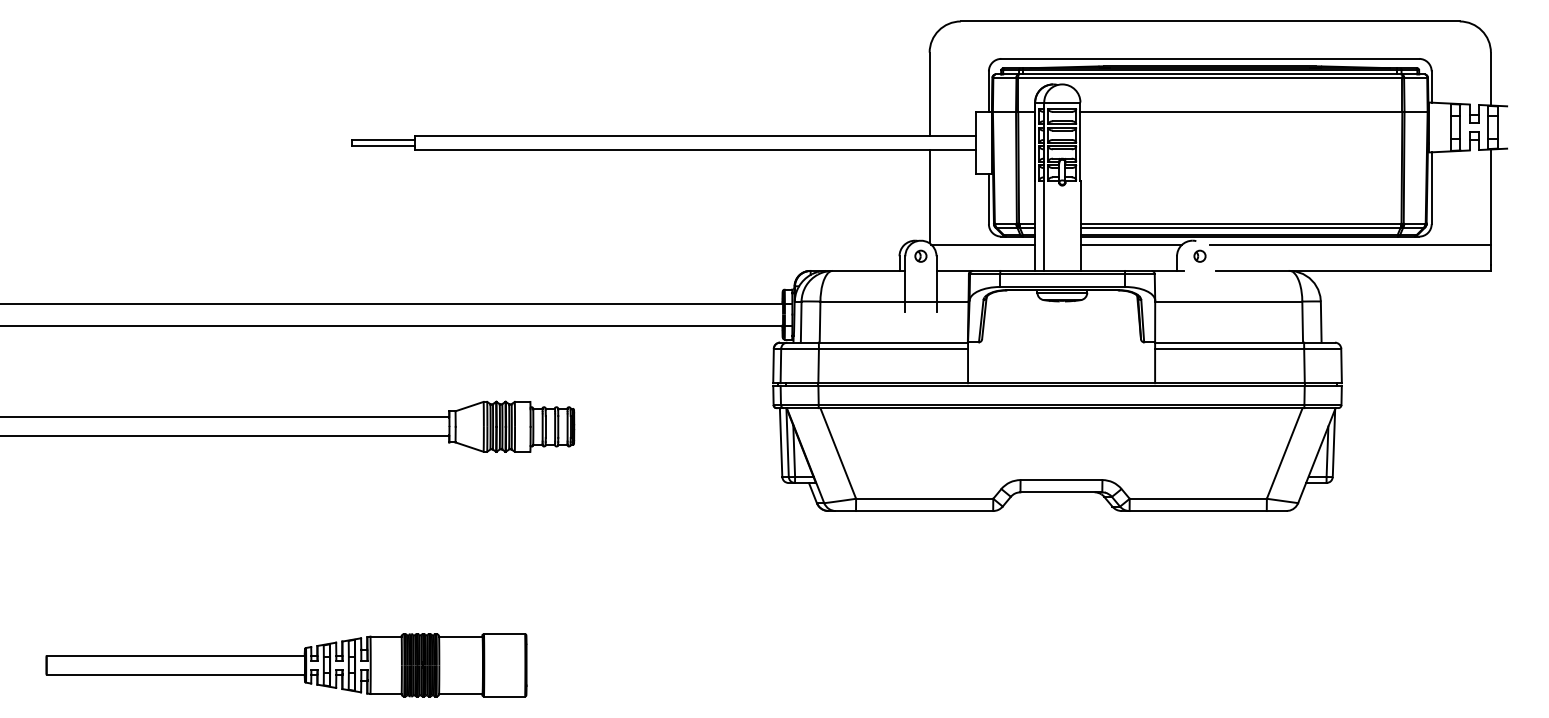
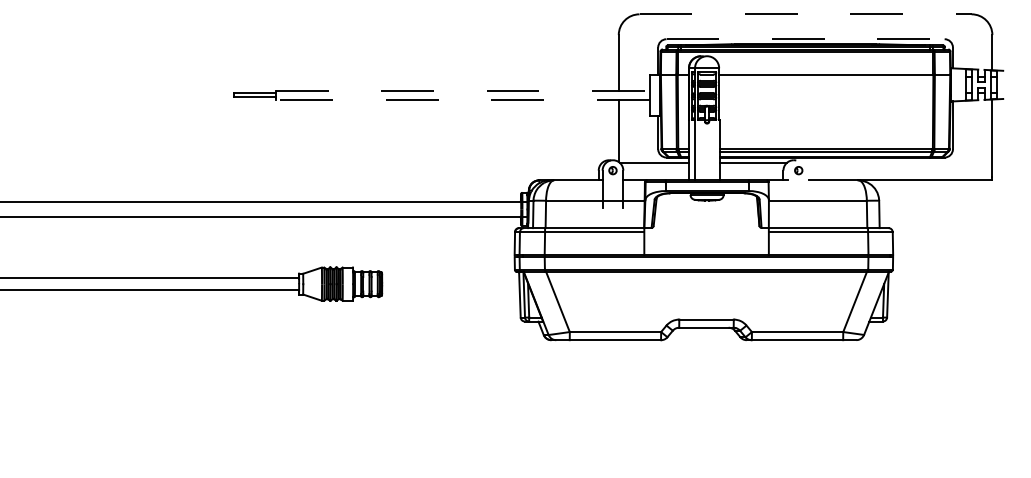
line: (1211, 21) -> (806, 14), solid -> dashed
line: (1211, 59) -> (806, 39), solid -> dashed
line: (694, 135) -> (462, 90), solid -> dashed
line: (694, 150) -> (462, 100), solid -> dashed
line: (1349, 244) -> (898, 162), removed
part: (286, 664) -> (190, 442), removed

